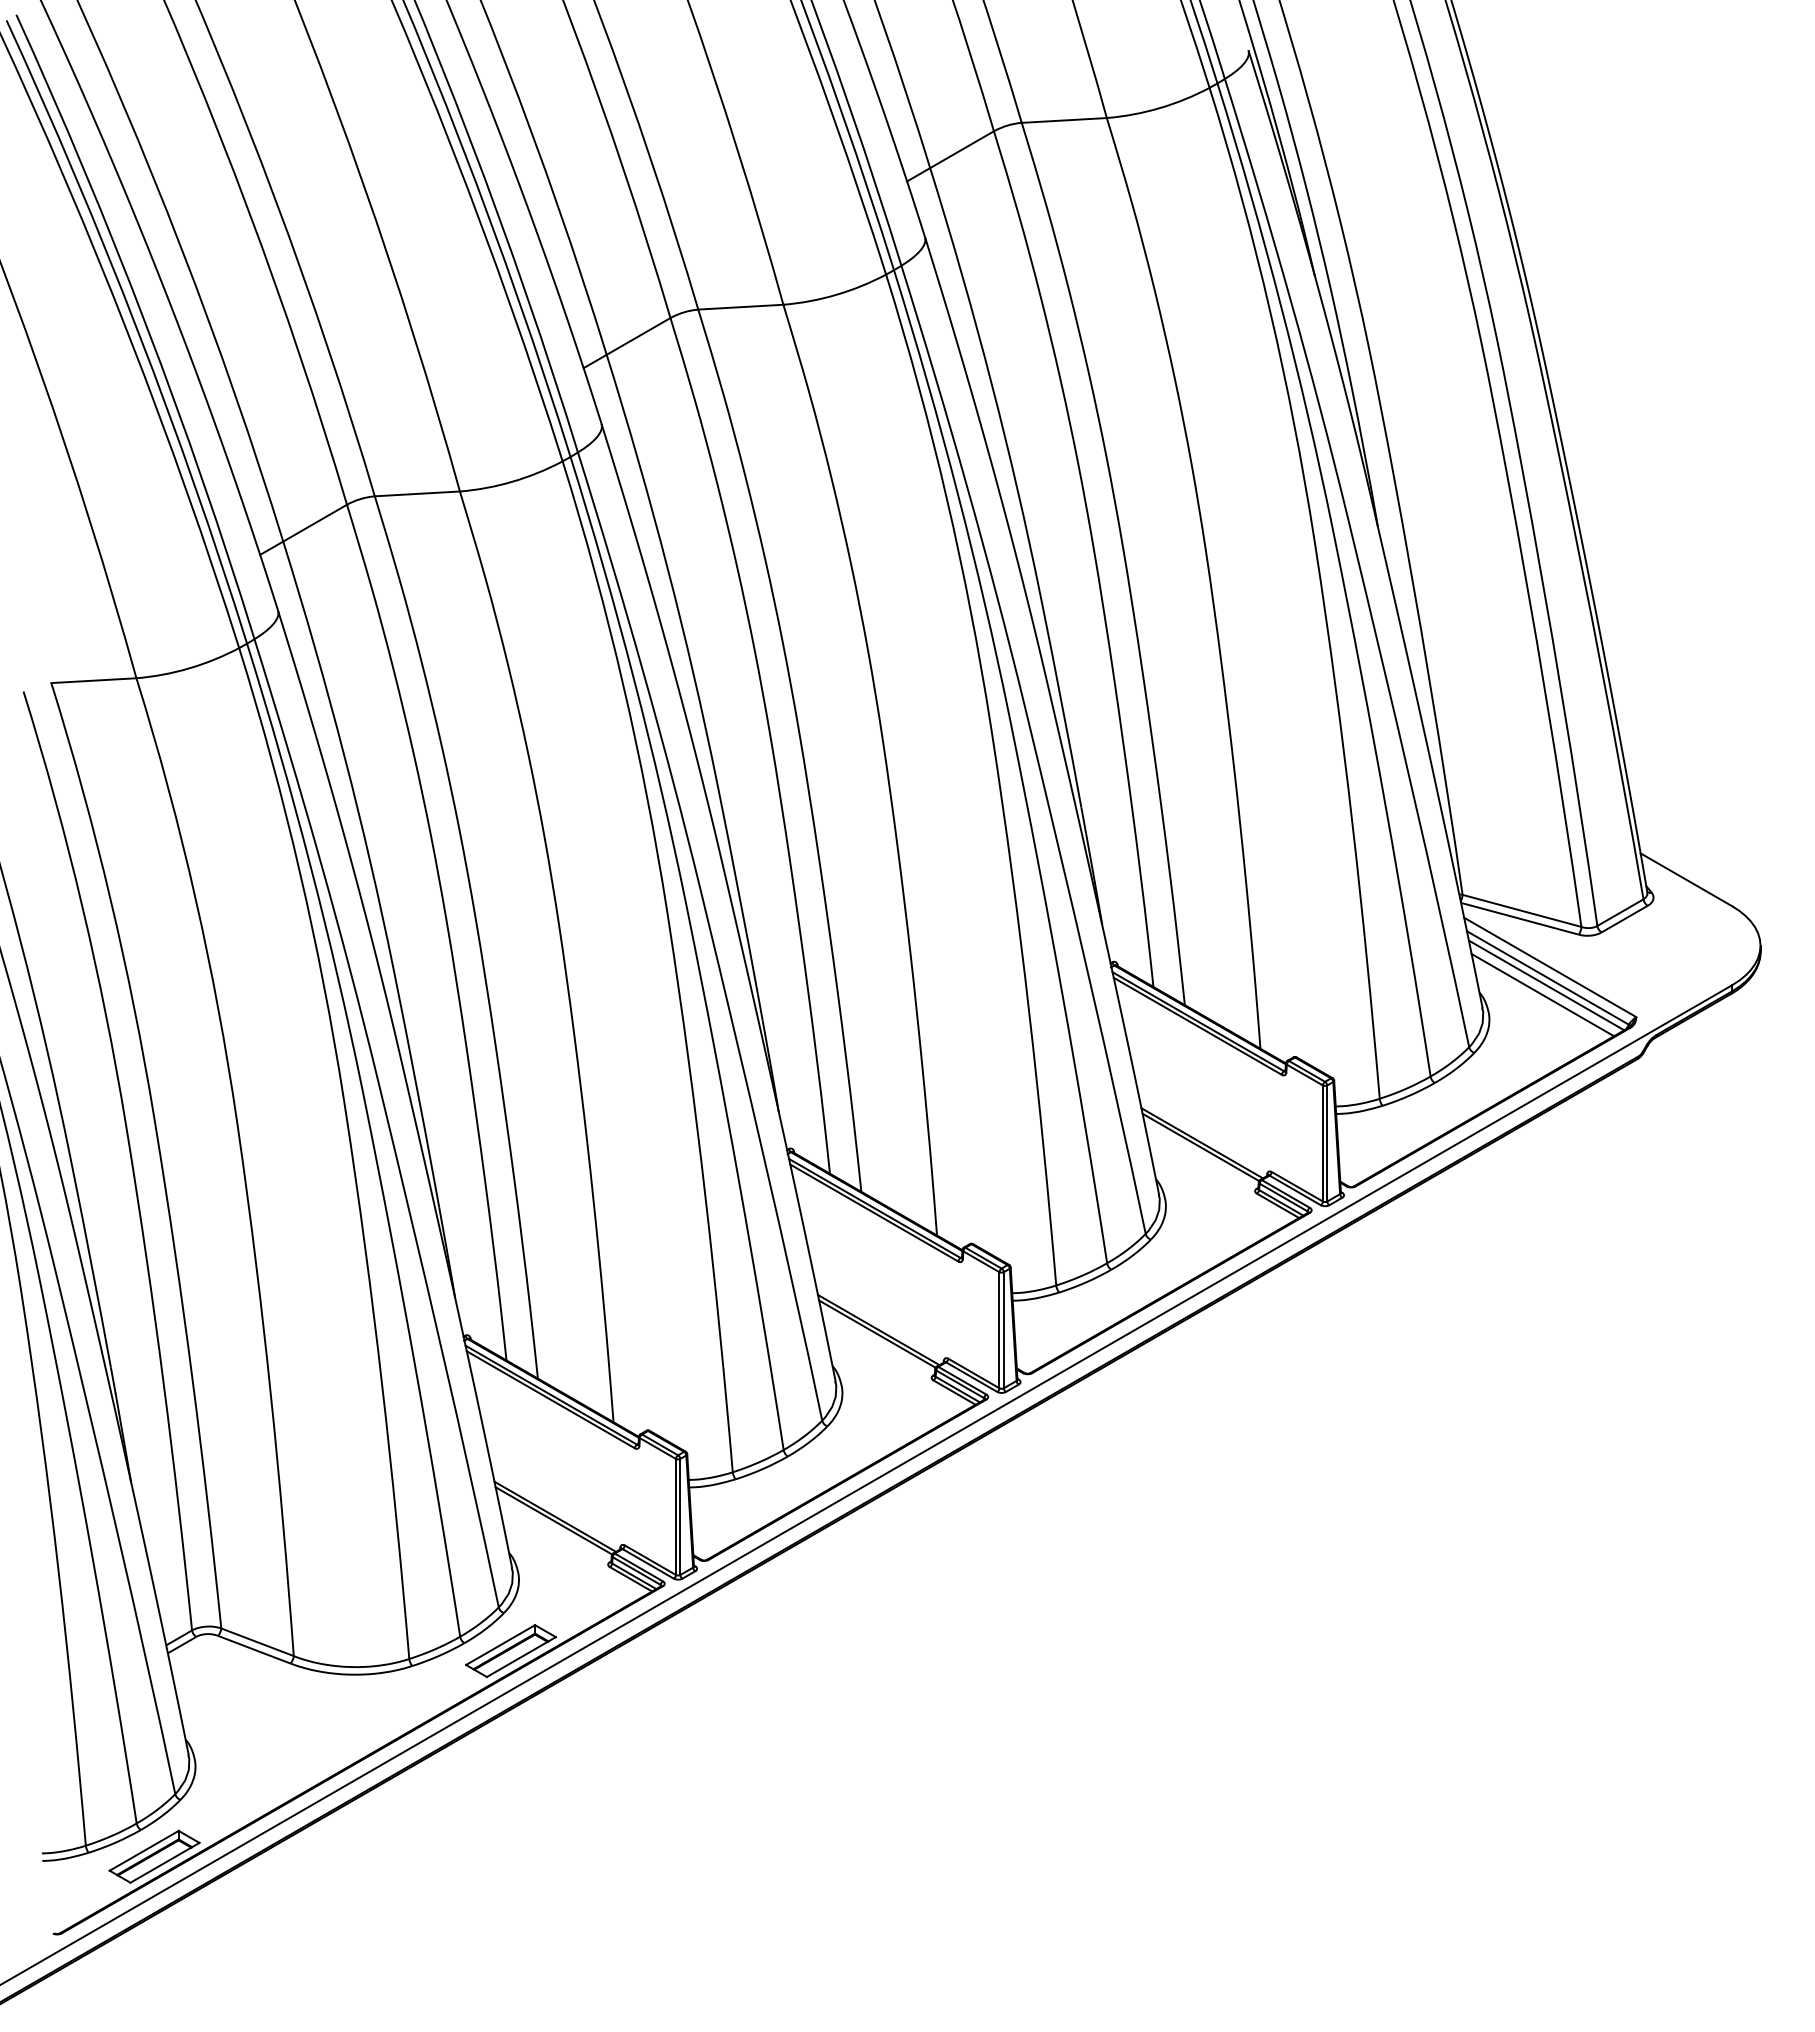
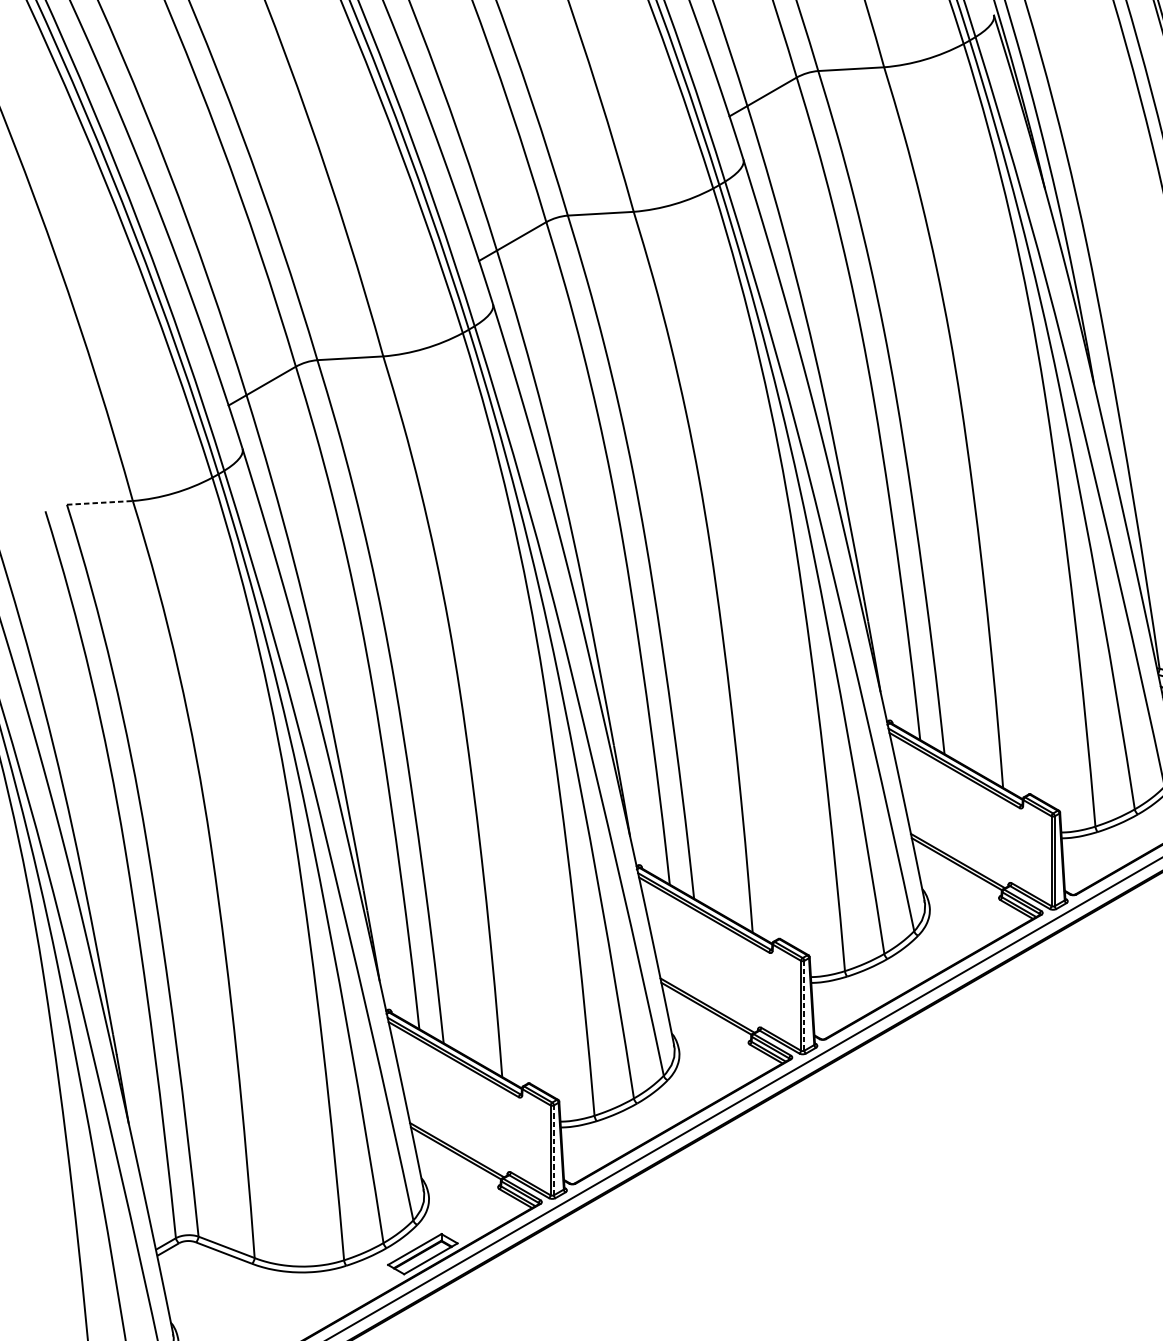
line: (93, 680) -> (99, 502), solid -> dashed
line: (1003, 1329) -> (804, 1005), solid -> dashed
line: (680, 1516) -> (554, 1149), solid -> dashed

